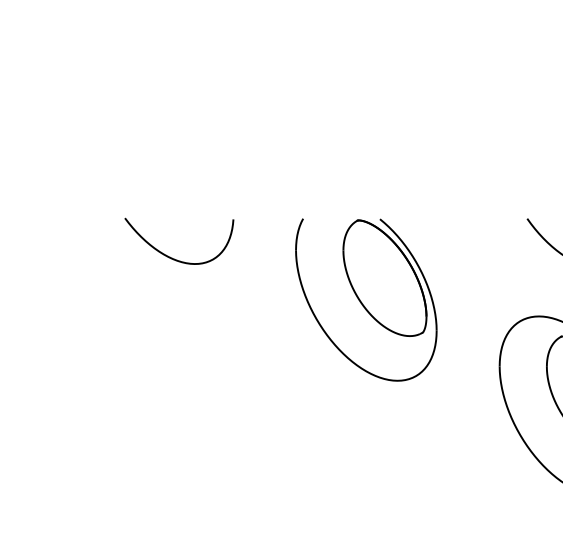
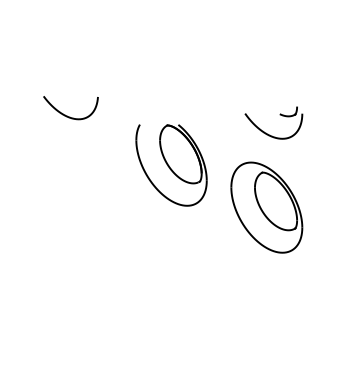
curve: (172, 256) -> (67, 115), moved
part: (366, 300) -> (171, 165), moved

